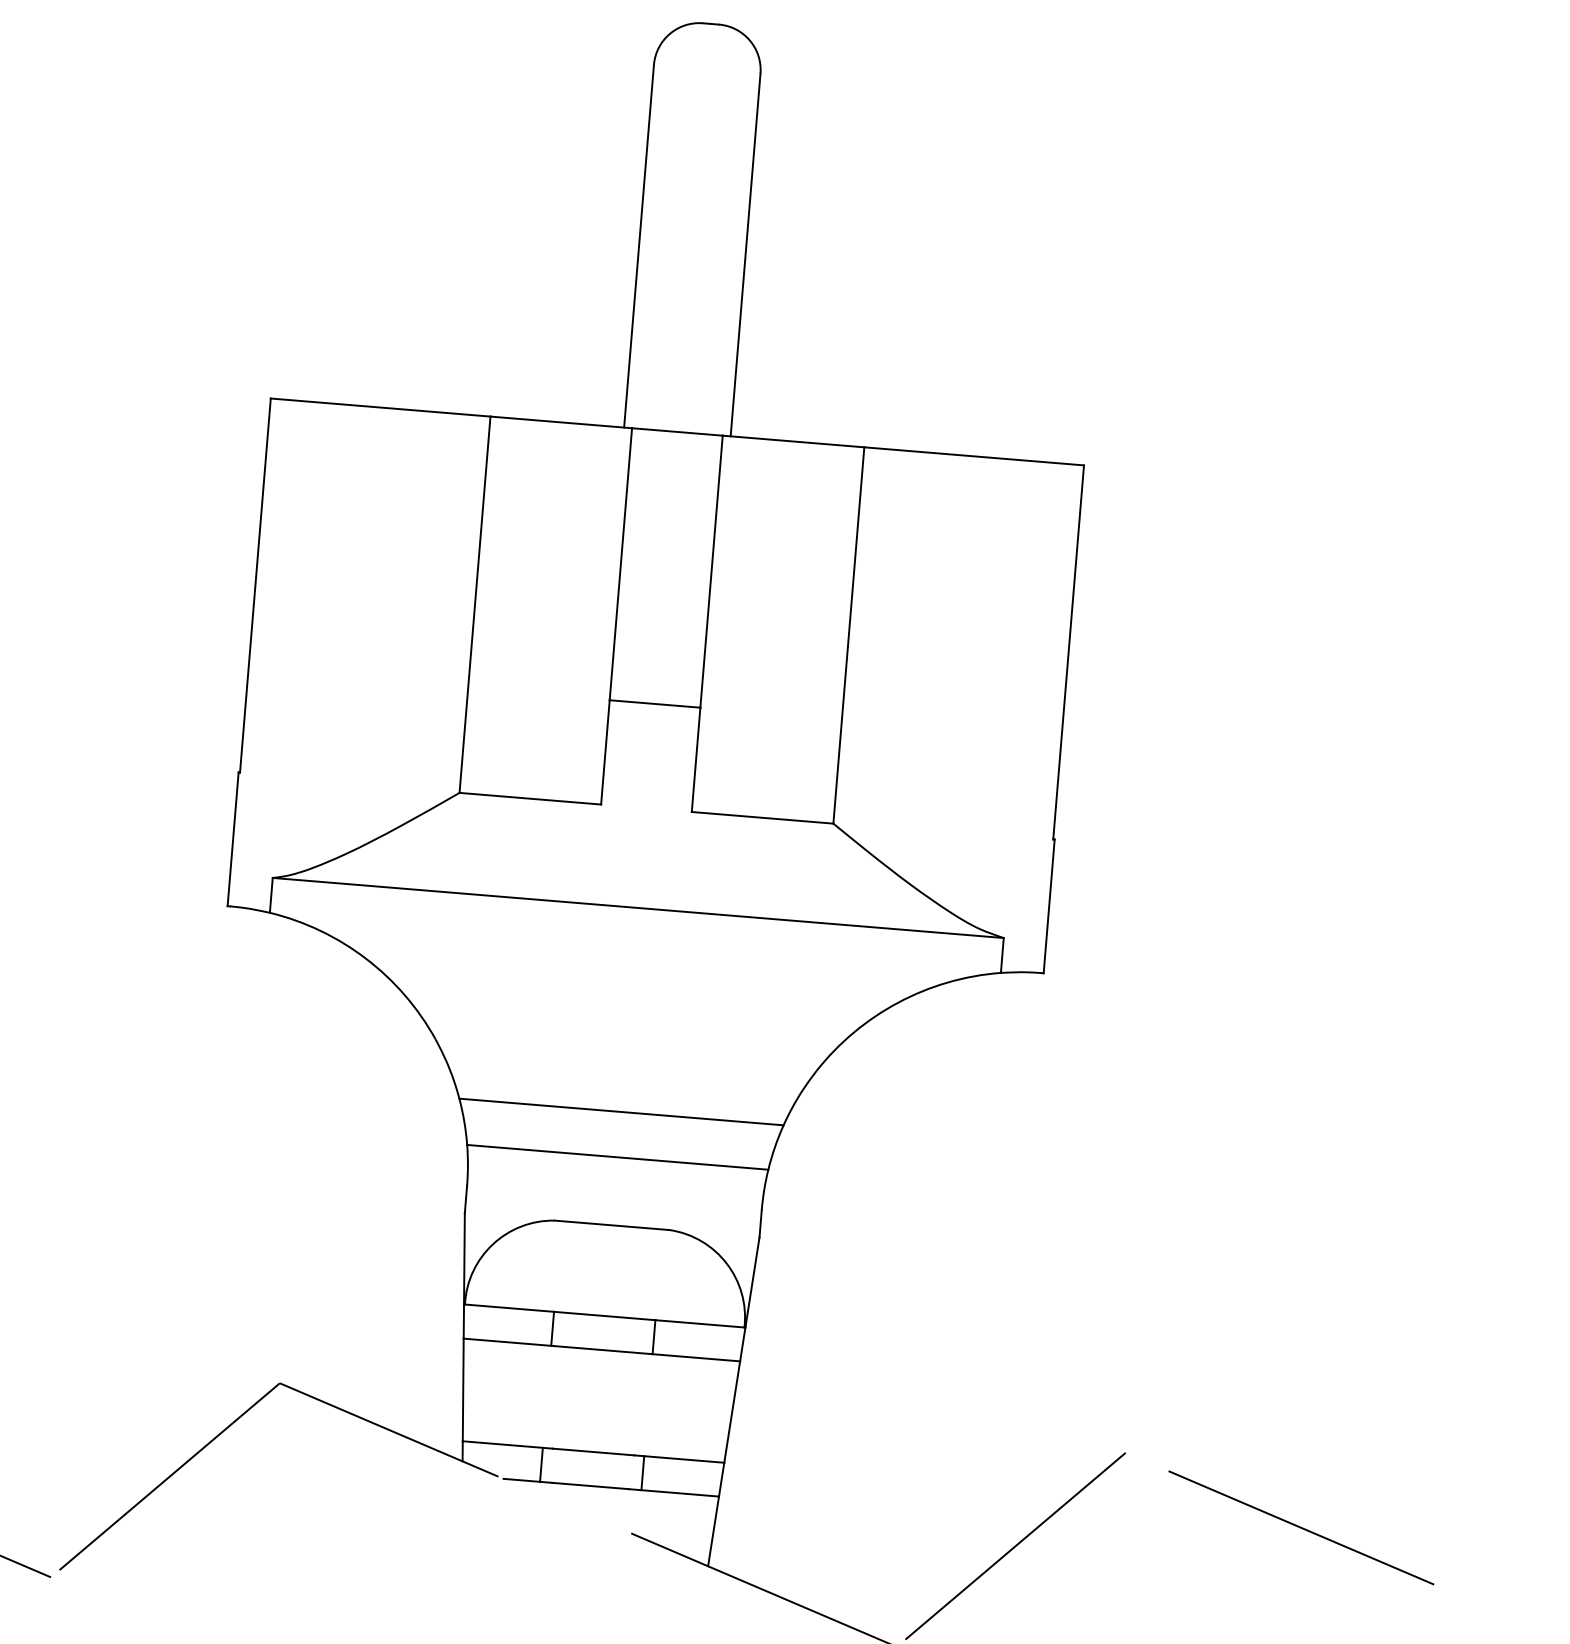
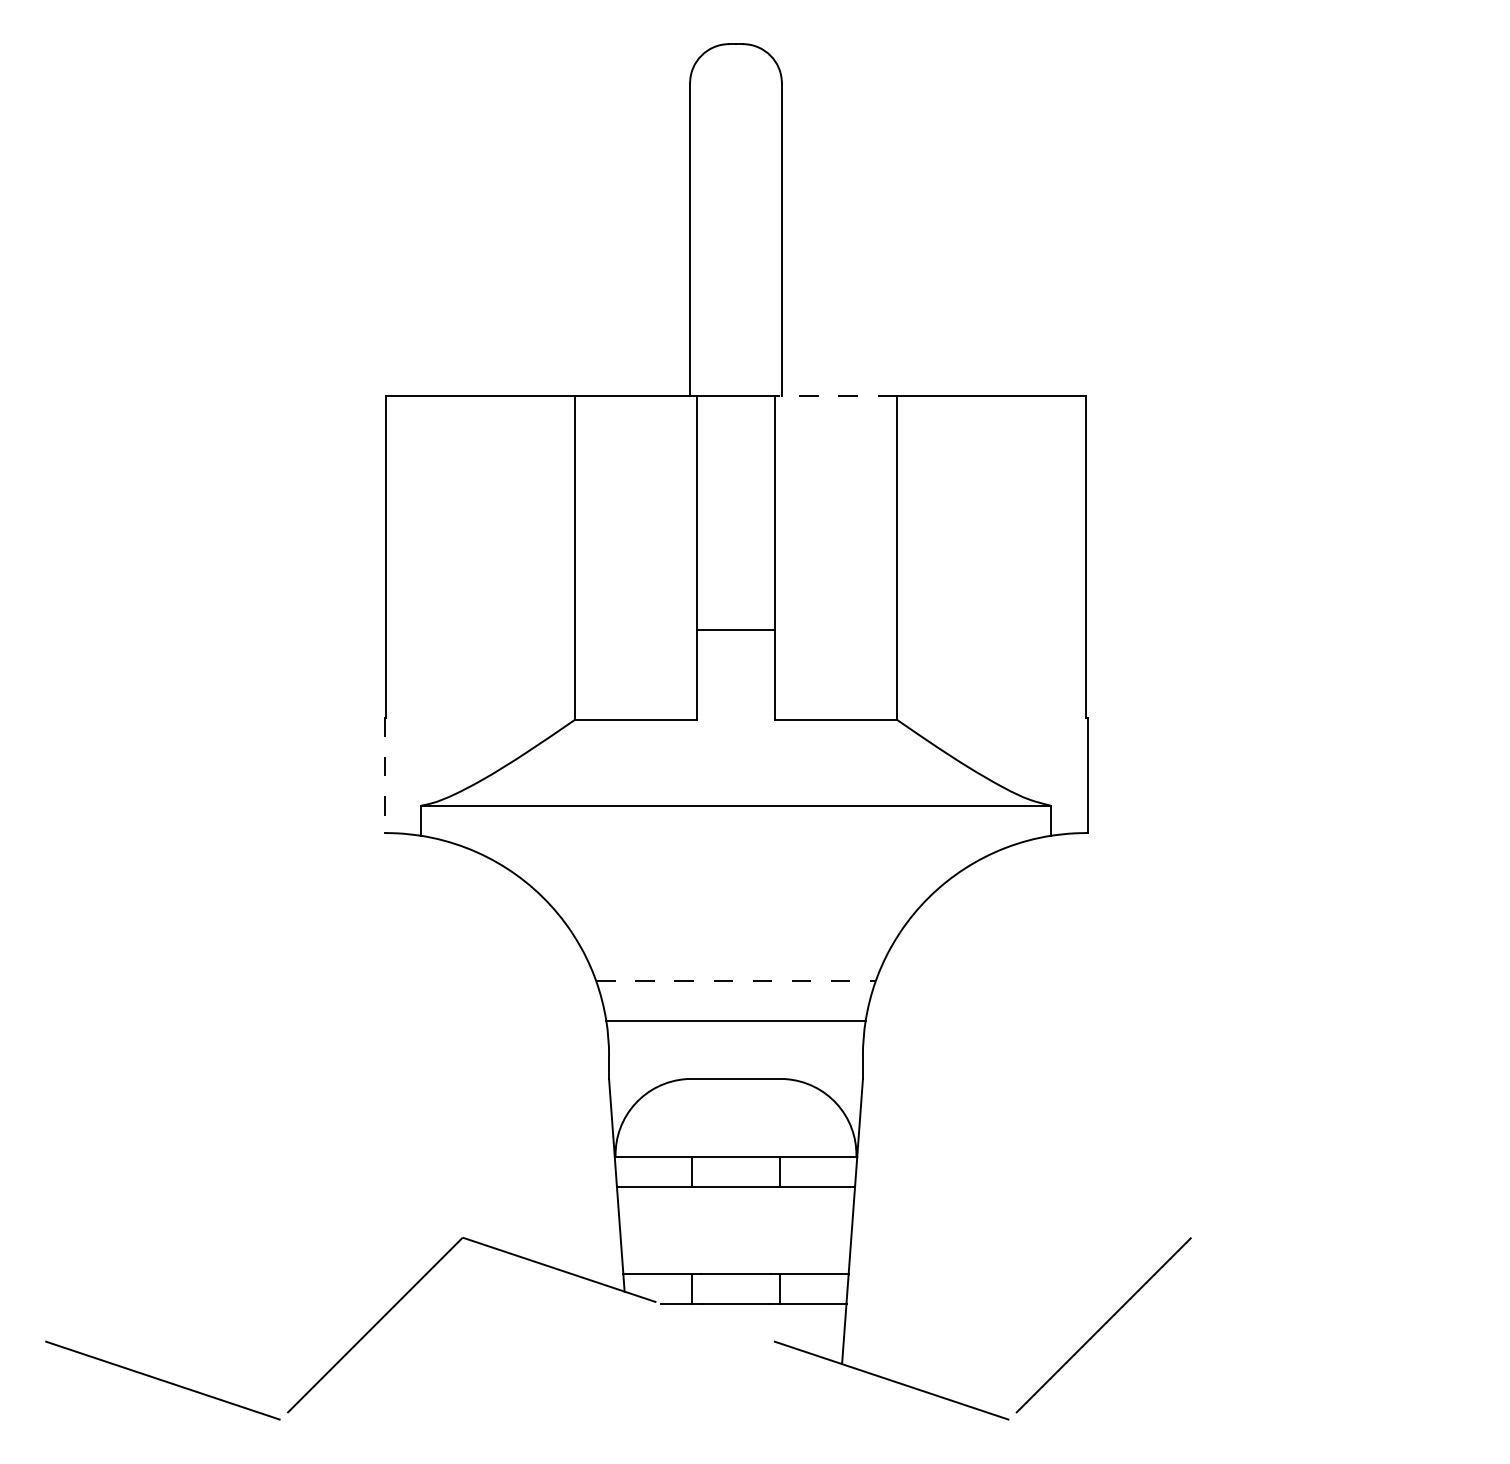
line: (794, 441) -> (836, 395), solid -> dashed
line: (233, 839) -> (384, 775), solid -> dashed
line: (622, 1112) -> (736, 981), solid -> dashed
line: (1300, 1527) -> (1346, 1289), removed

